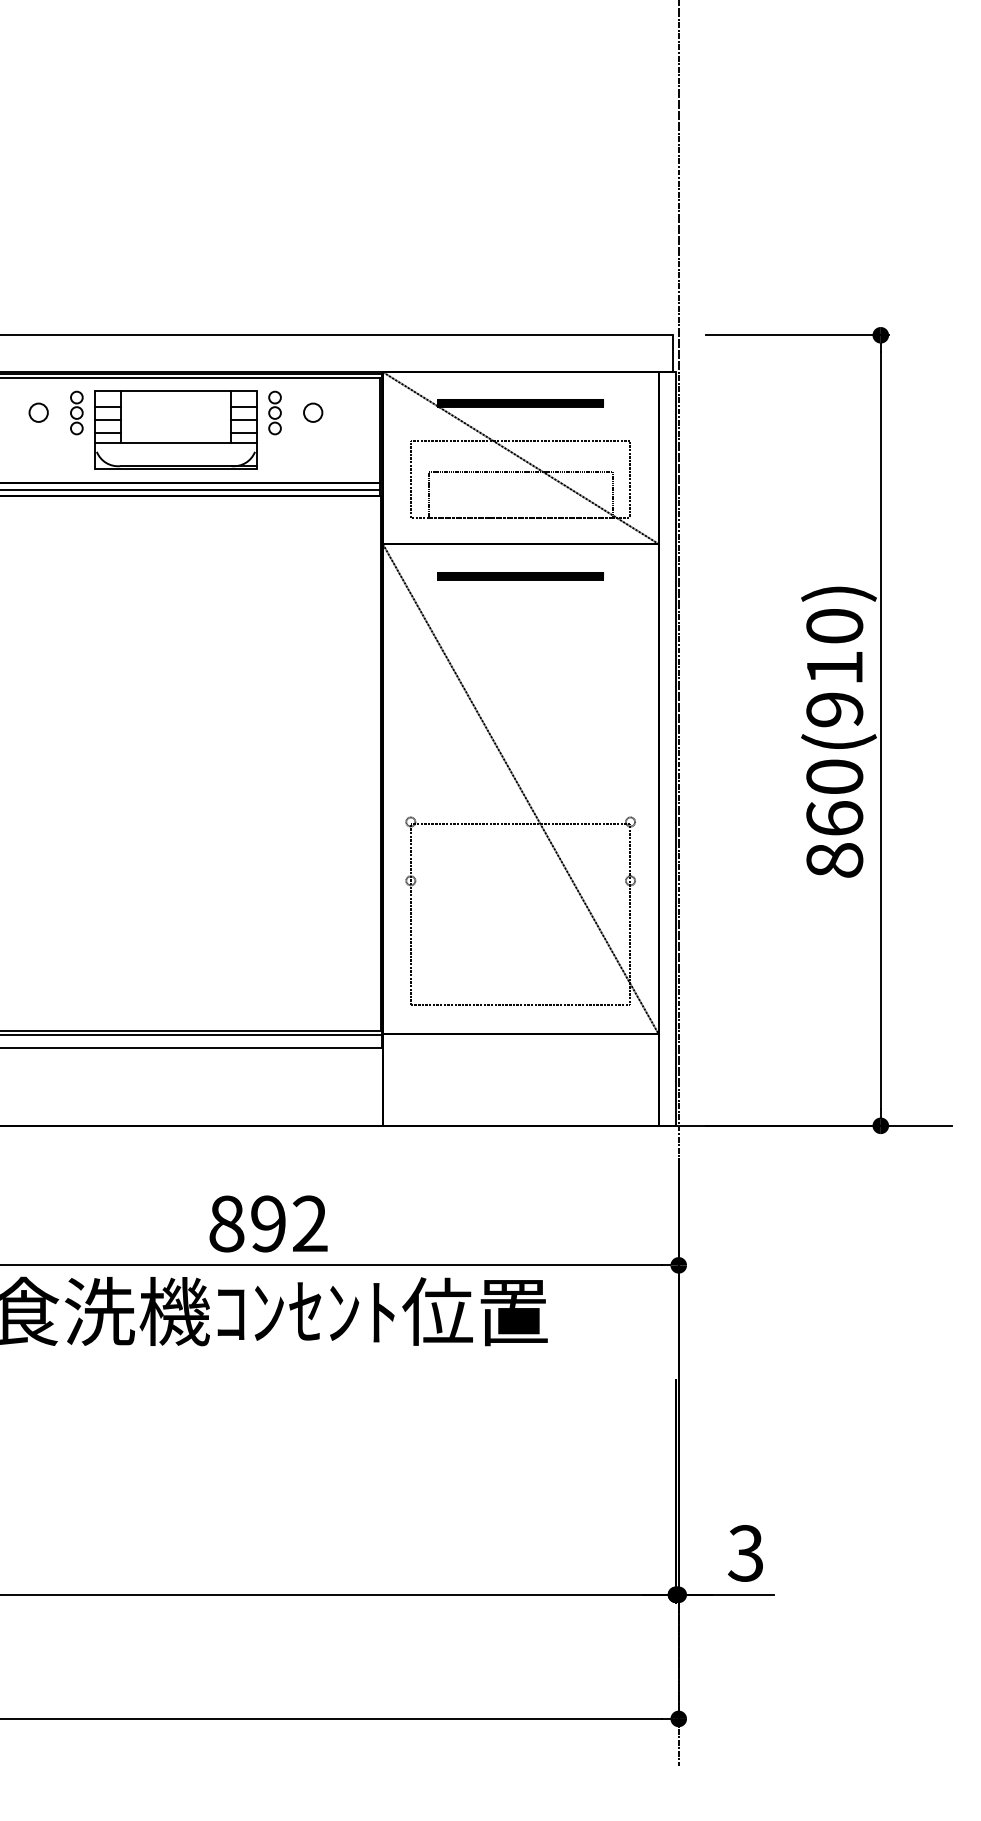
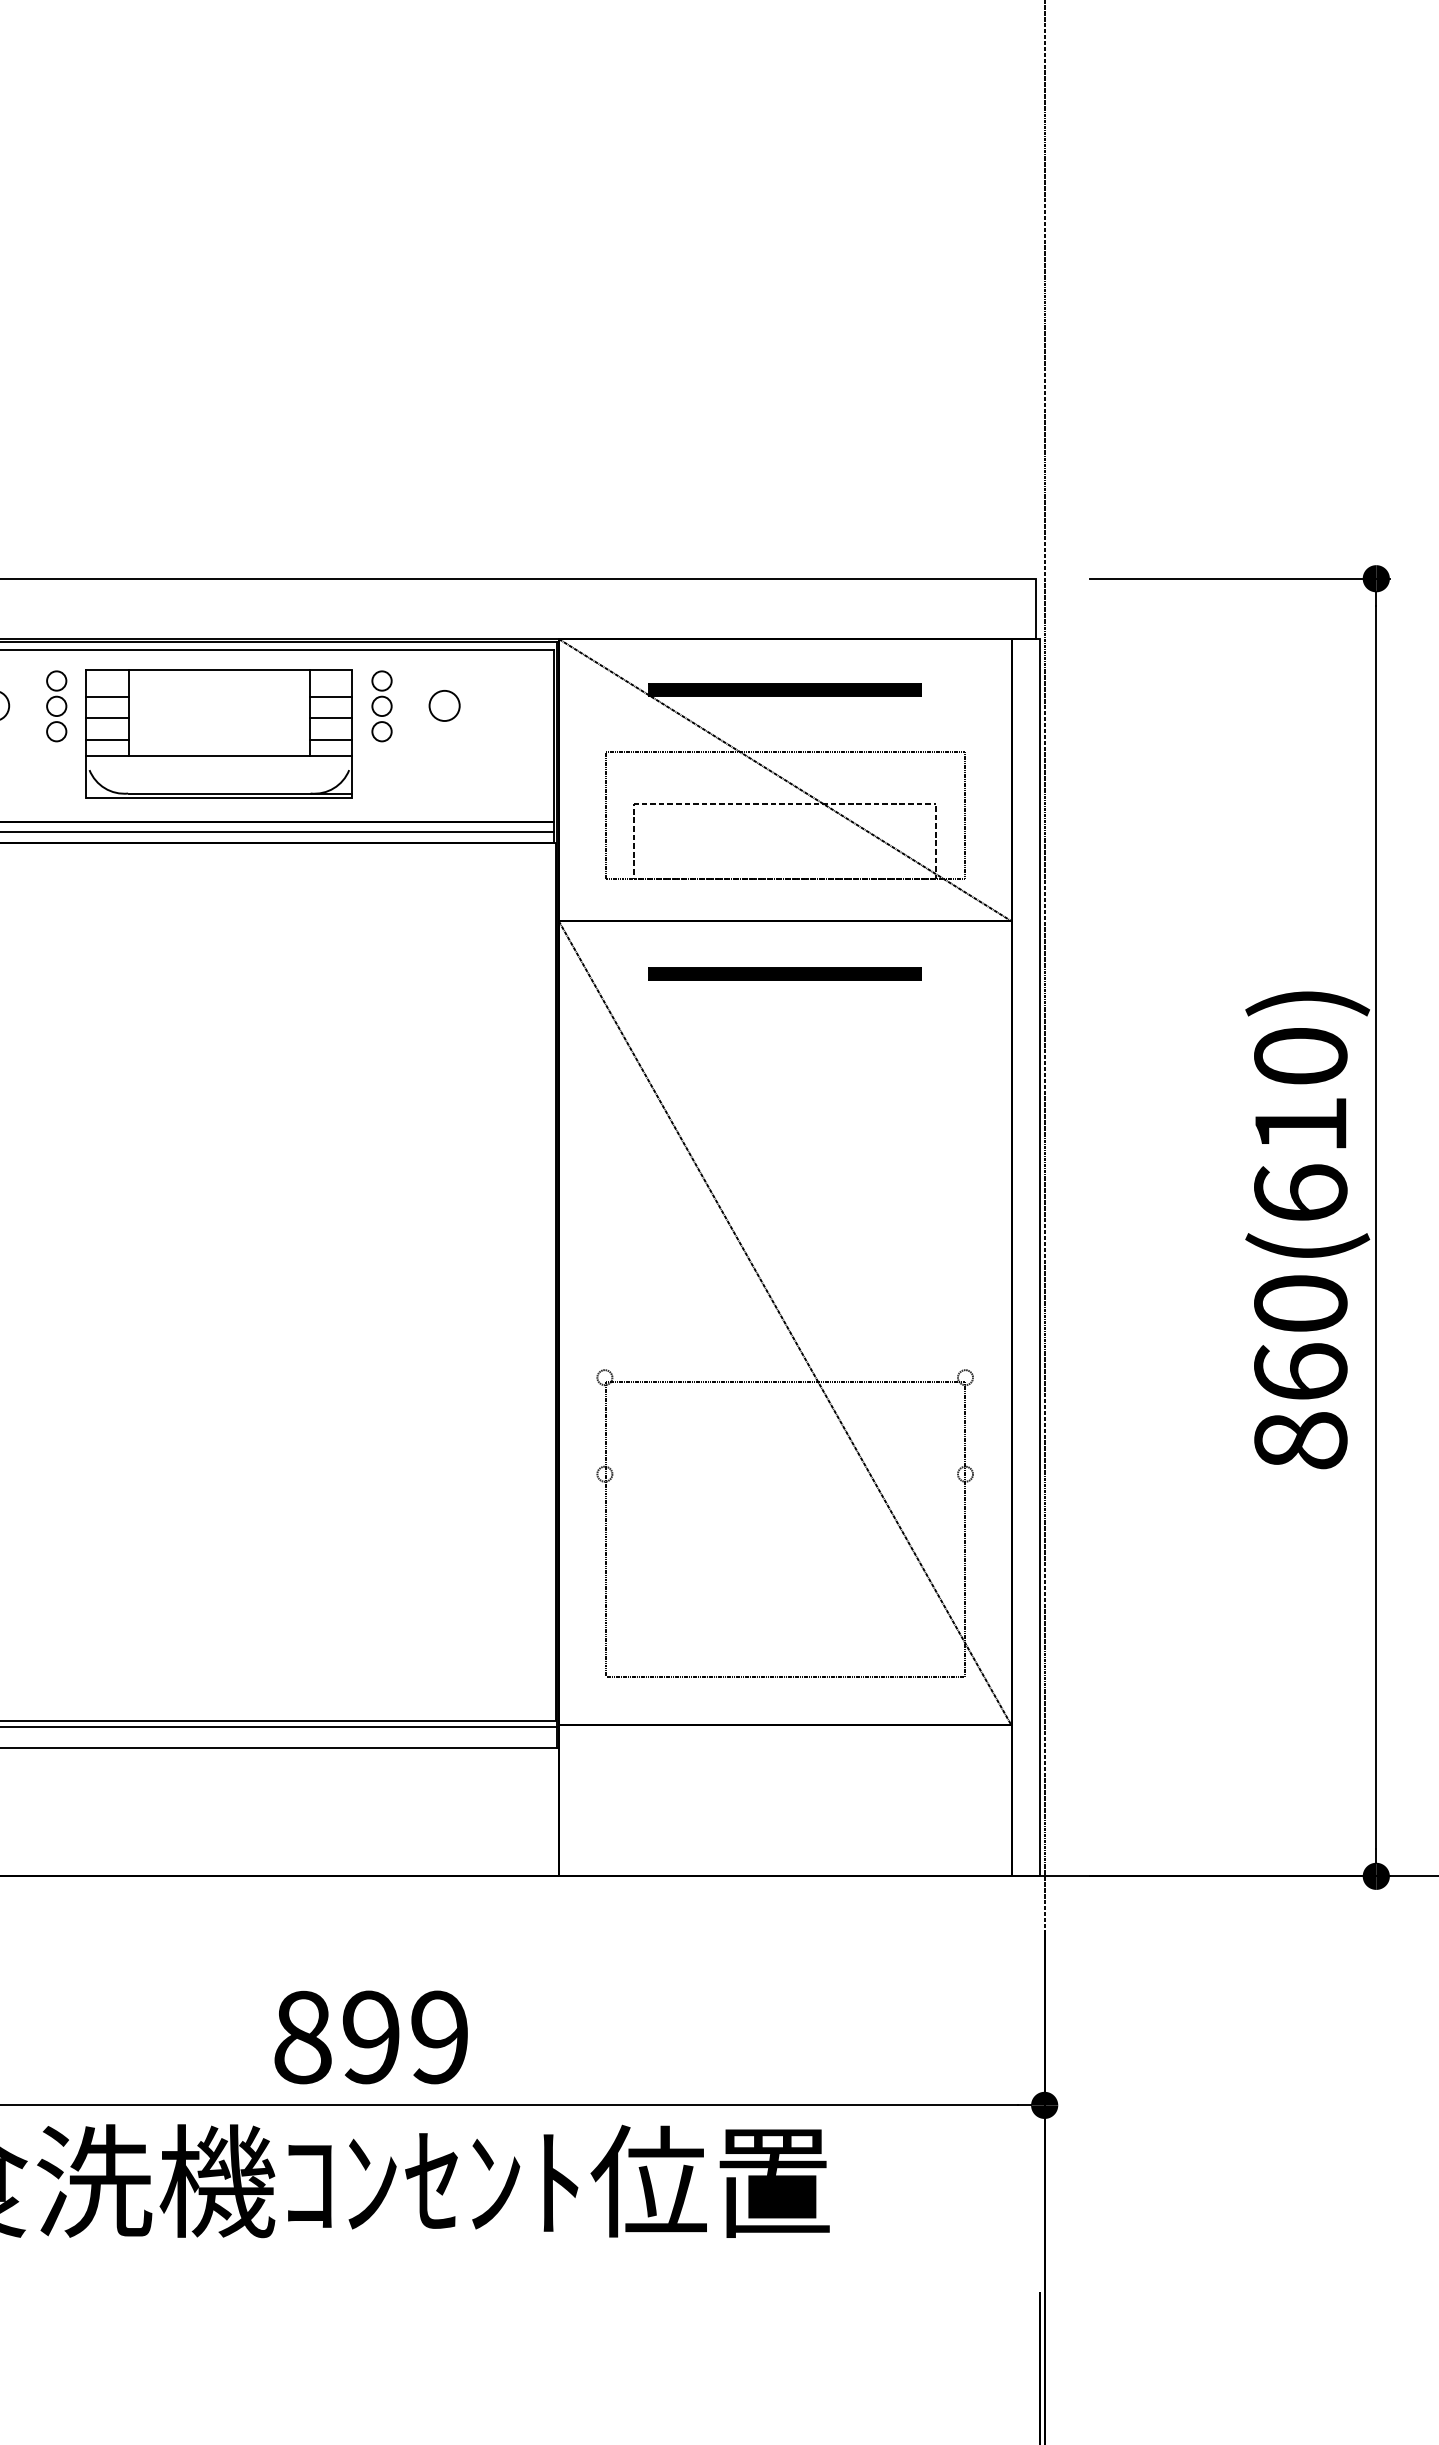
text: (834, 709) -> (1300, 1192), 860(910) -> 860(610)
text: (309, 1223) -> (438, 2036), 892 -> 899

